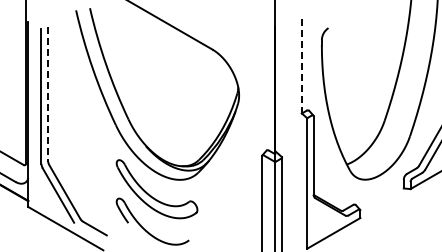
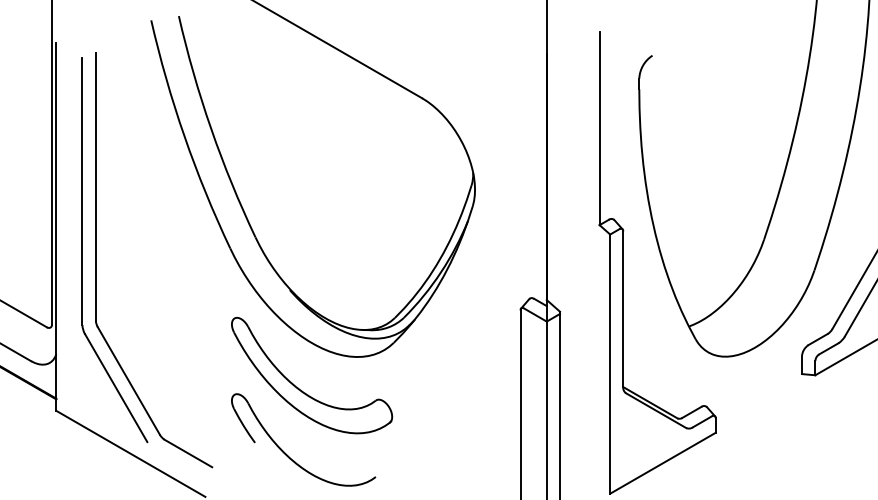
line: (301, 64) -> (598, 127), dashed -> solid
line: (48, 94) -> (96, 187), dashed -> solid

